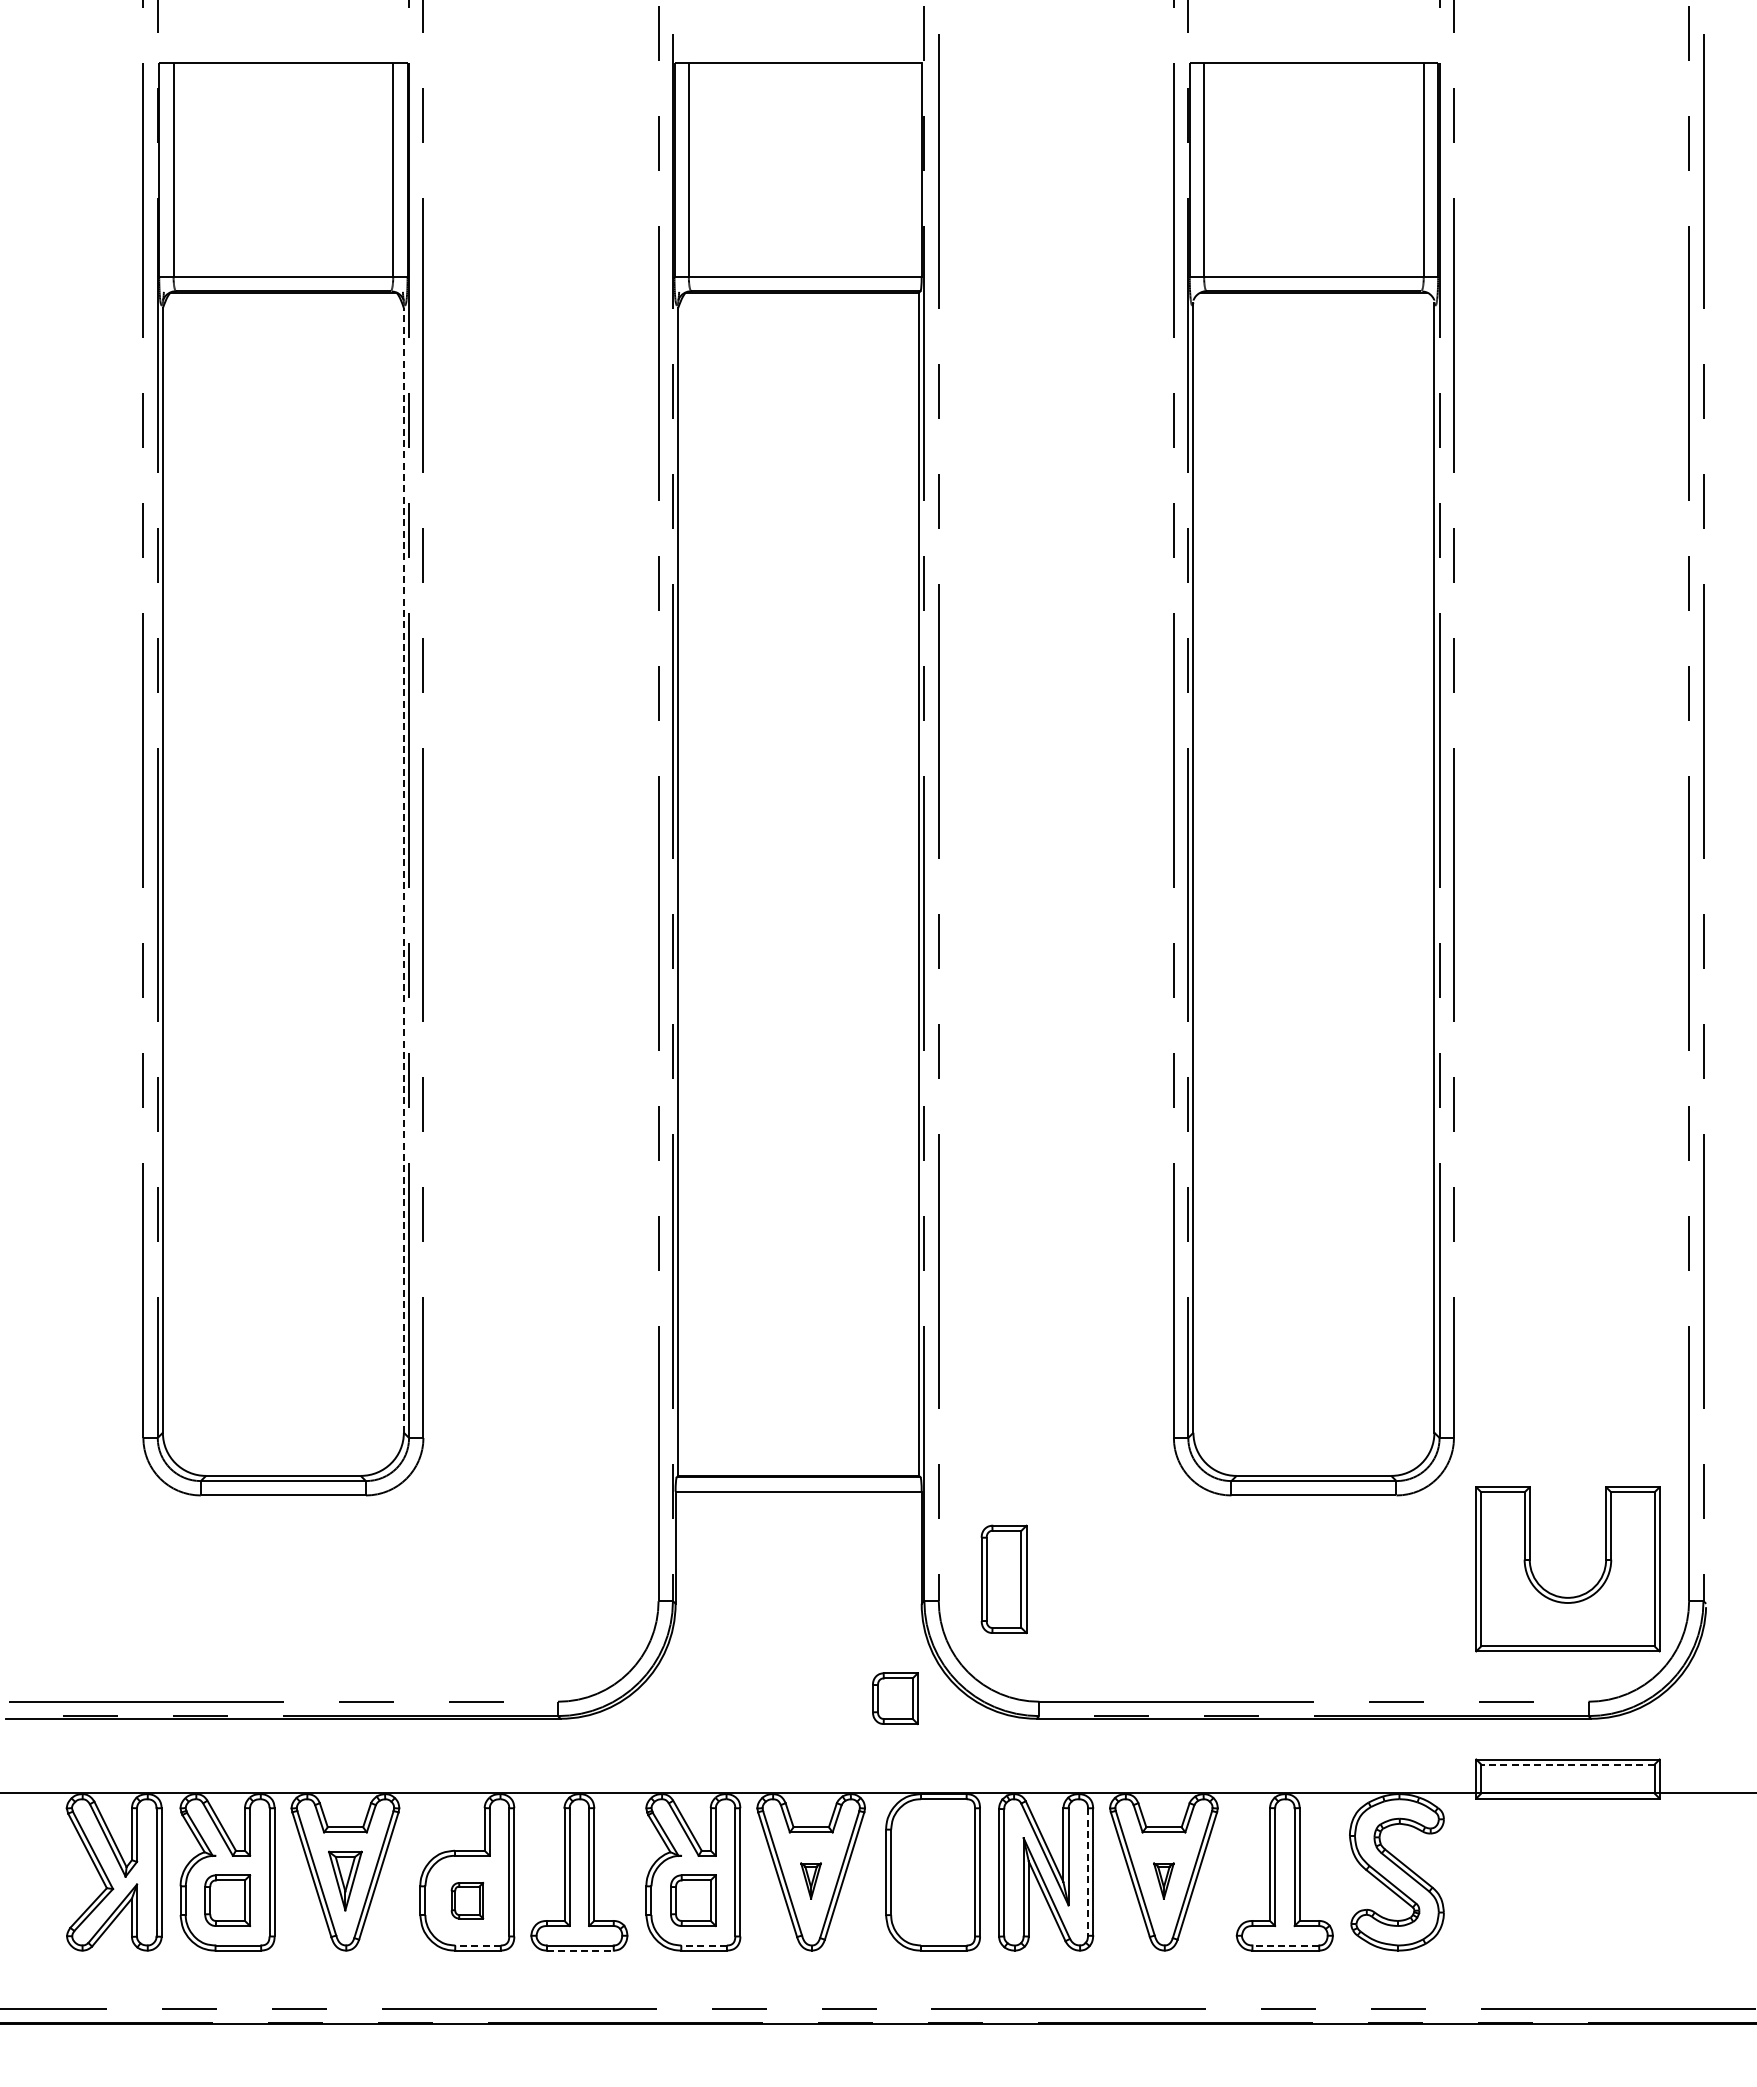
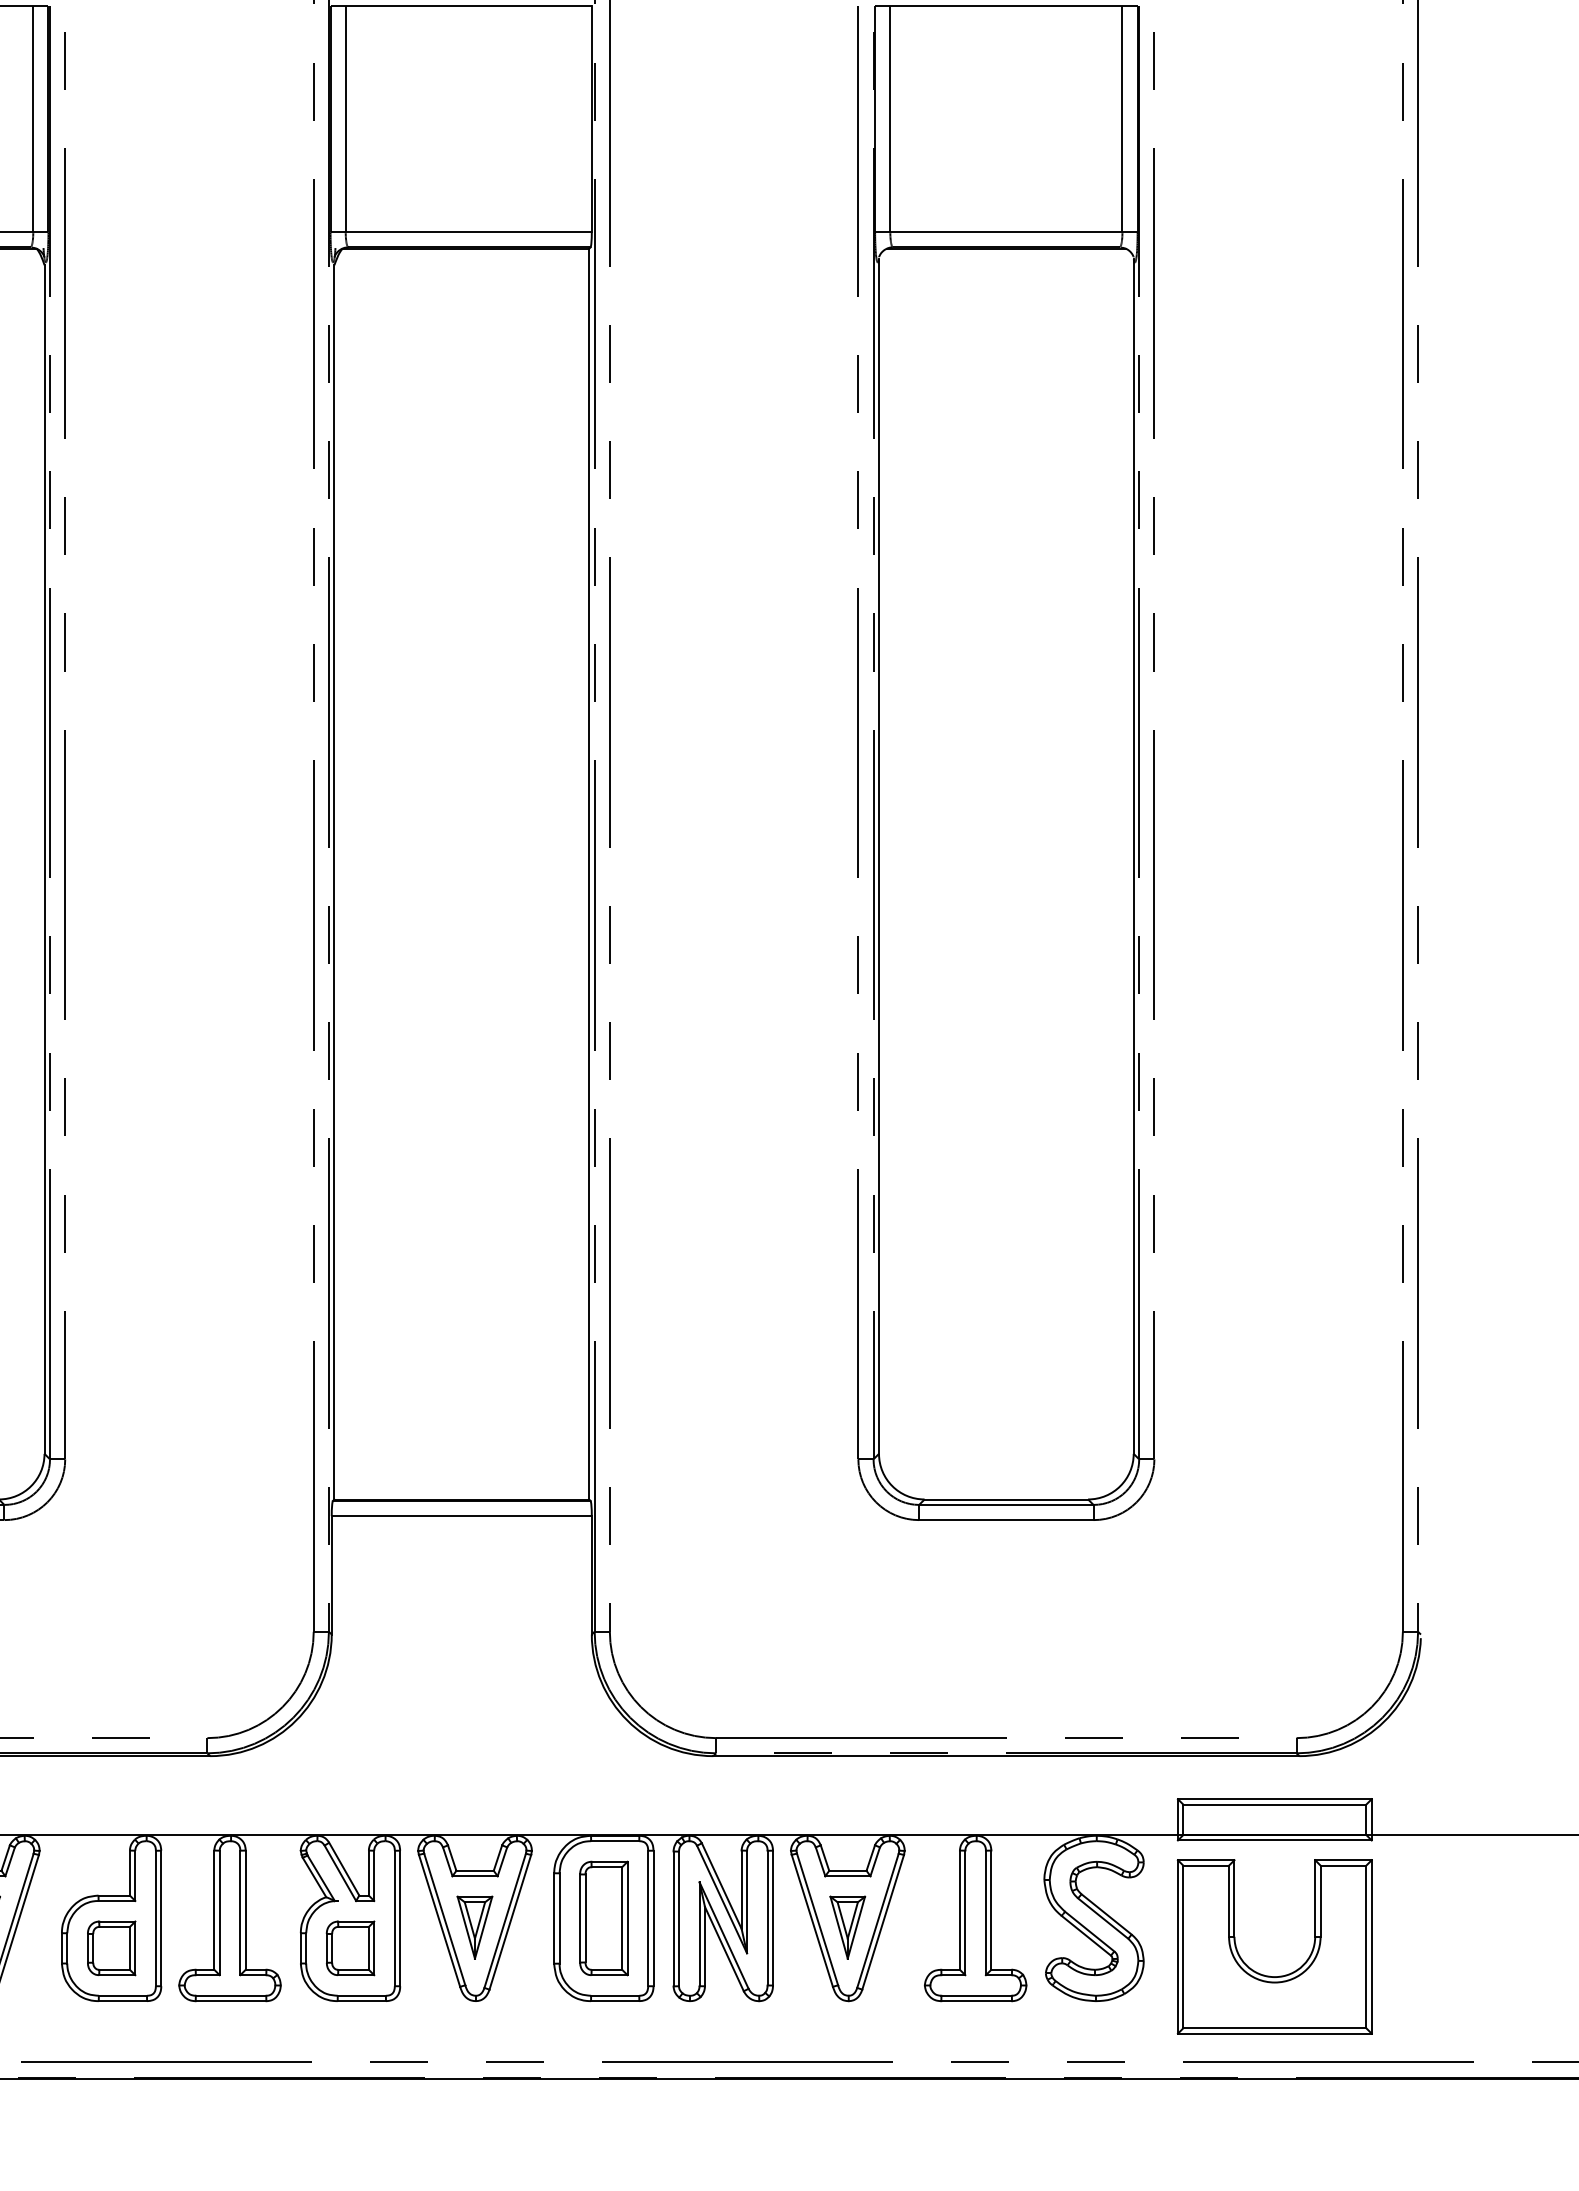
line: (403, 869) -> (44, 858), dashed -> solid
part: (1003, 1579) -> (603, 1918), moved
part: (1565, 1596) -> (1272, 1975), moved
part: (895, 1698) -> (564, 1734), removed
line: (1567, 1764) -> (1274, 1804), dashed -> solid
line: (1088, 1872) -> (768, 1918), dashed -> solid
part: (810, 1880) -> (474, 1927), size x1.67
part: (1163, 1880) -> (847, 1927), size x1.67
part: (467, 1900) -> (111, 1948), size x1.43
line: (478, 1945) -> (123, 1995), dashed -> solid
line: (704, 1945) -> (362, 1995), dashed -> solid
line: (1285, 1945) -> (976, 1995), dashed -> solid
line: (580, 1950) -> (231, 2001), dashed -> solid

